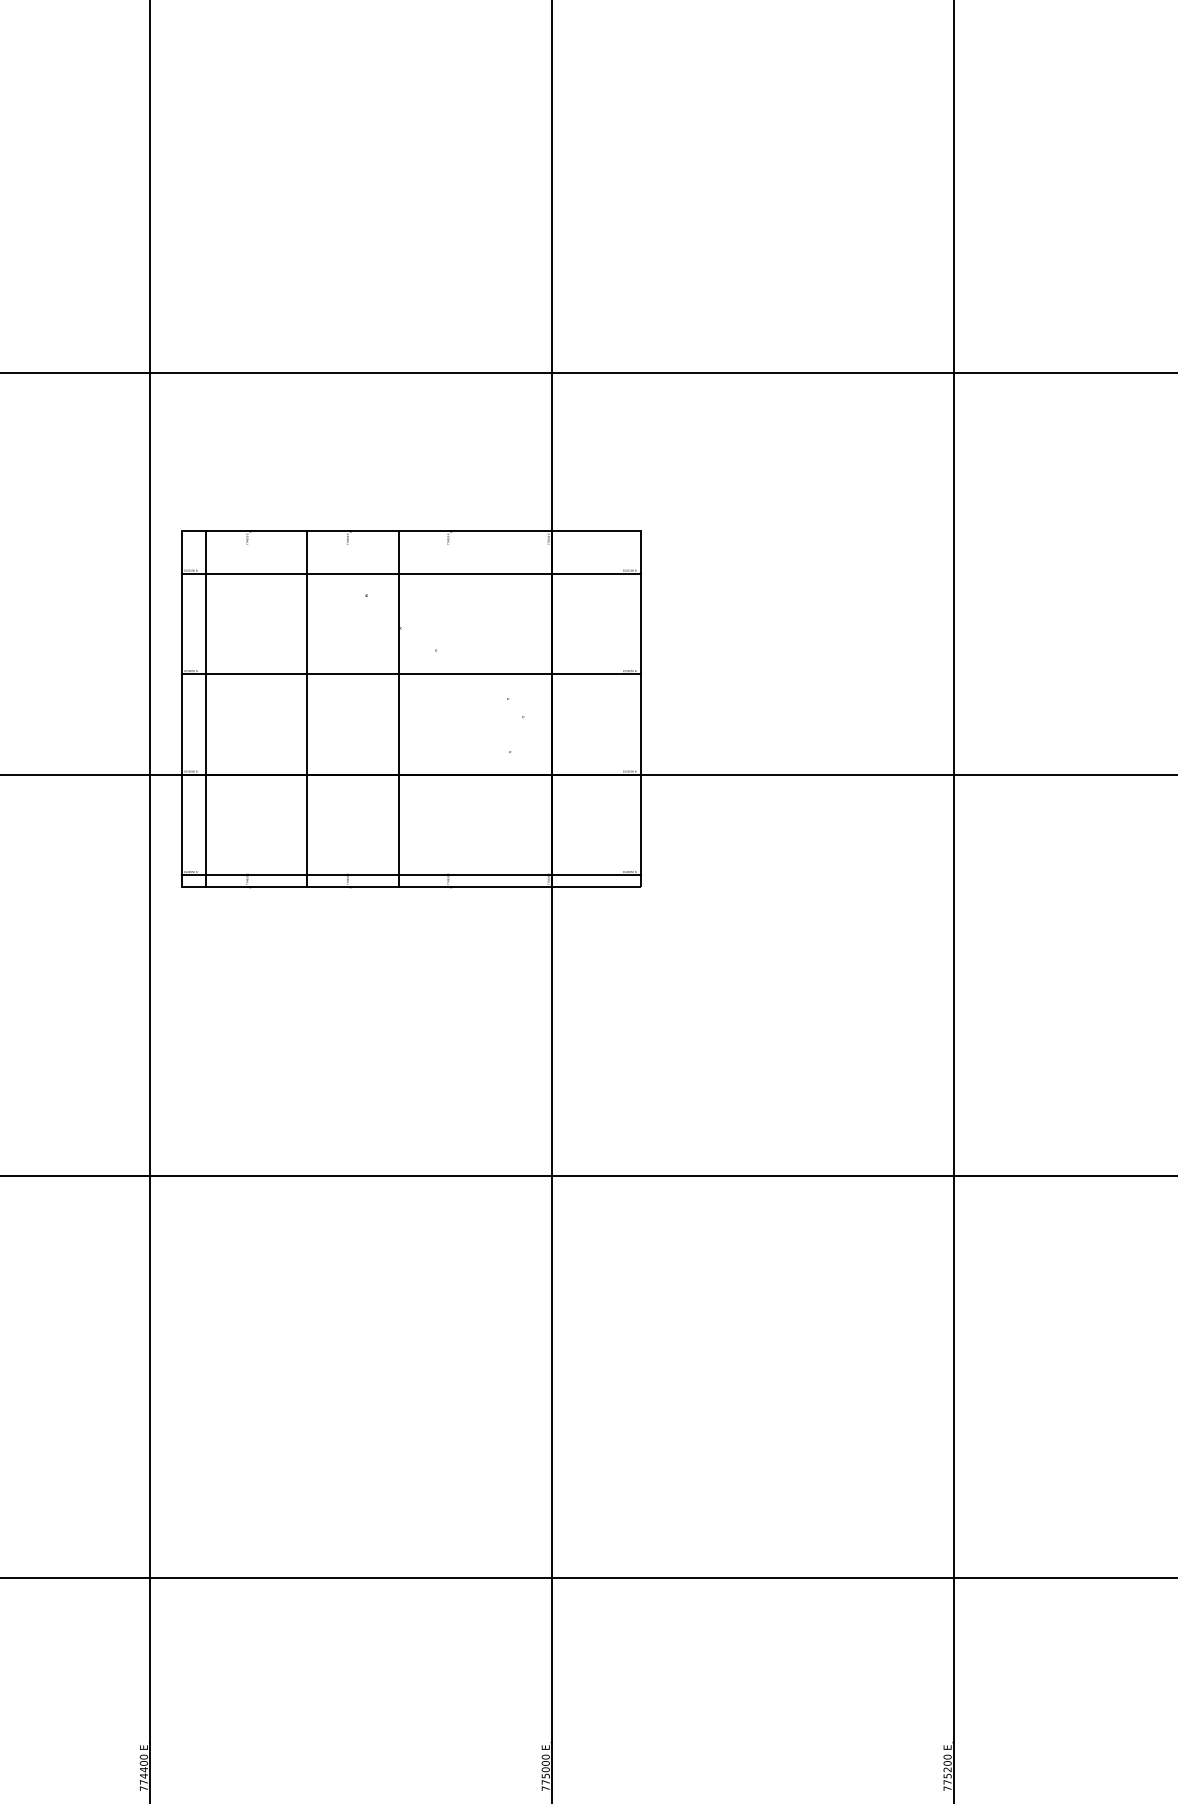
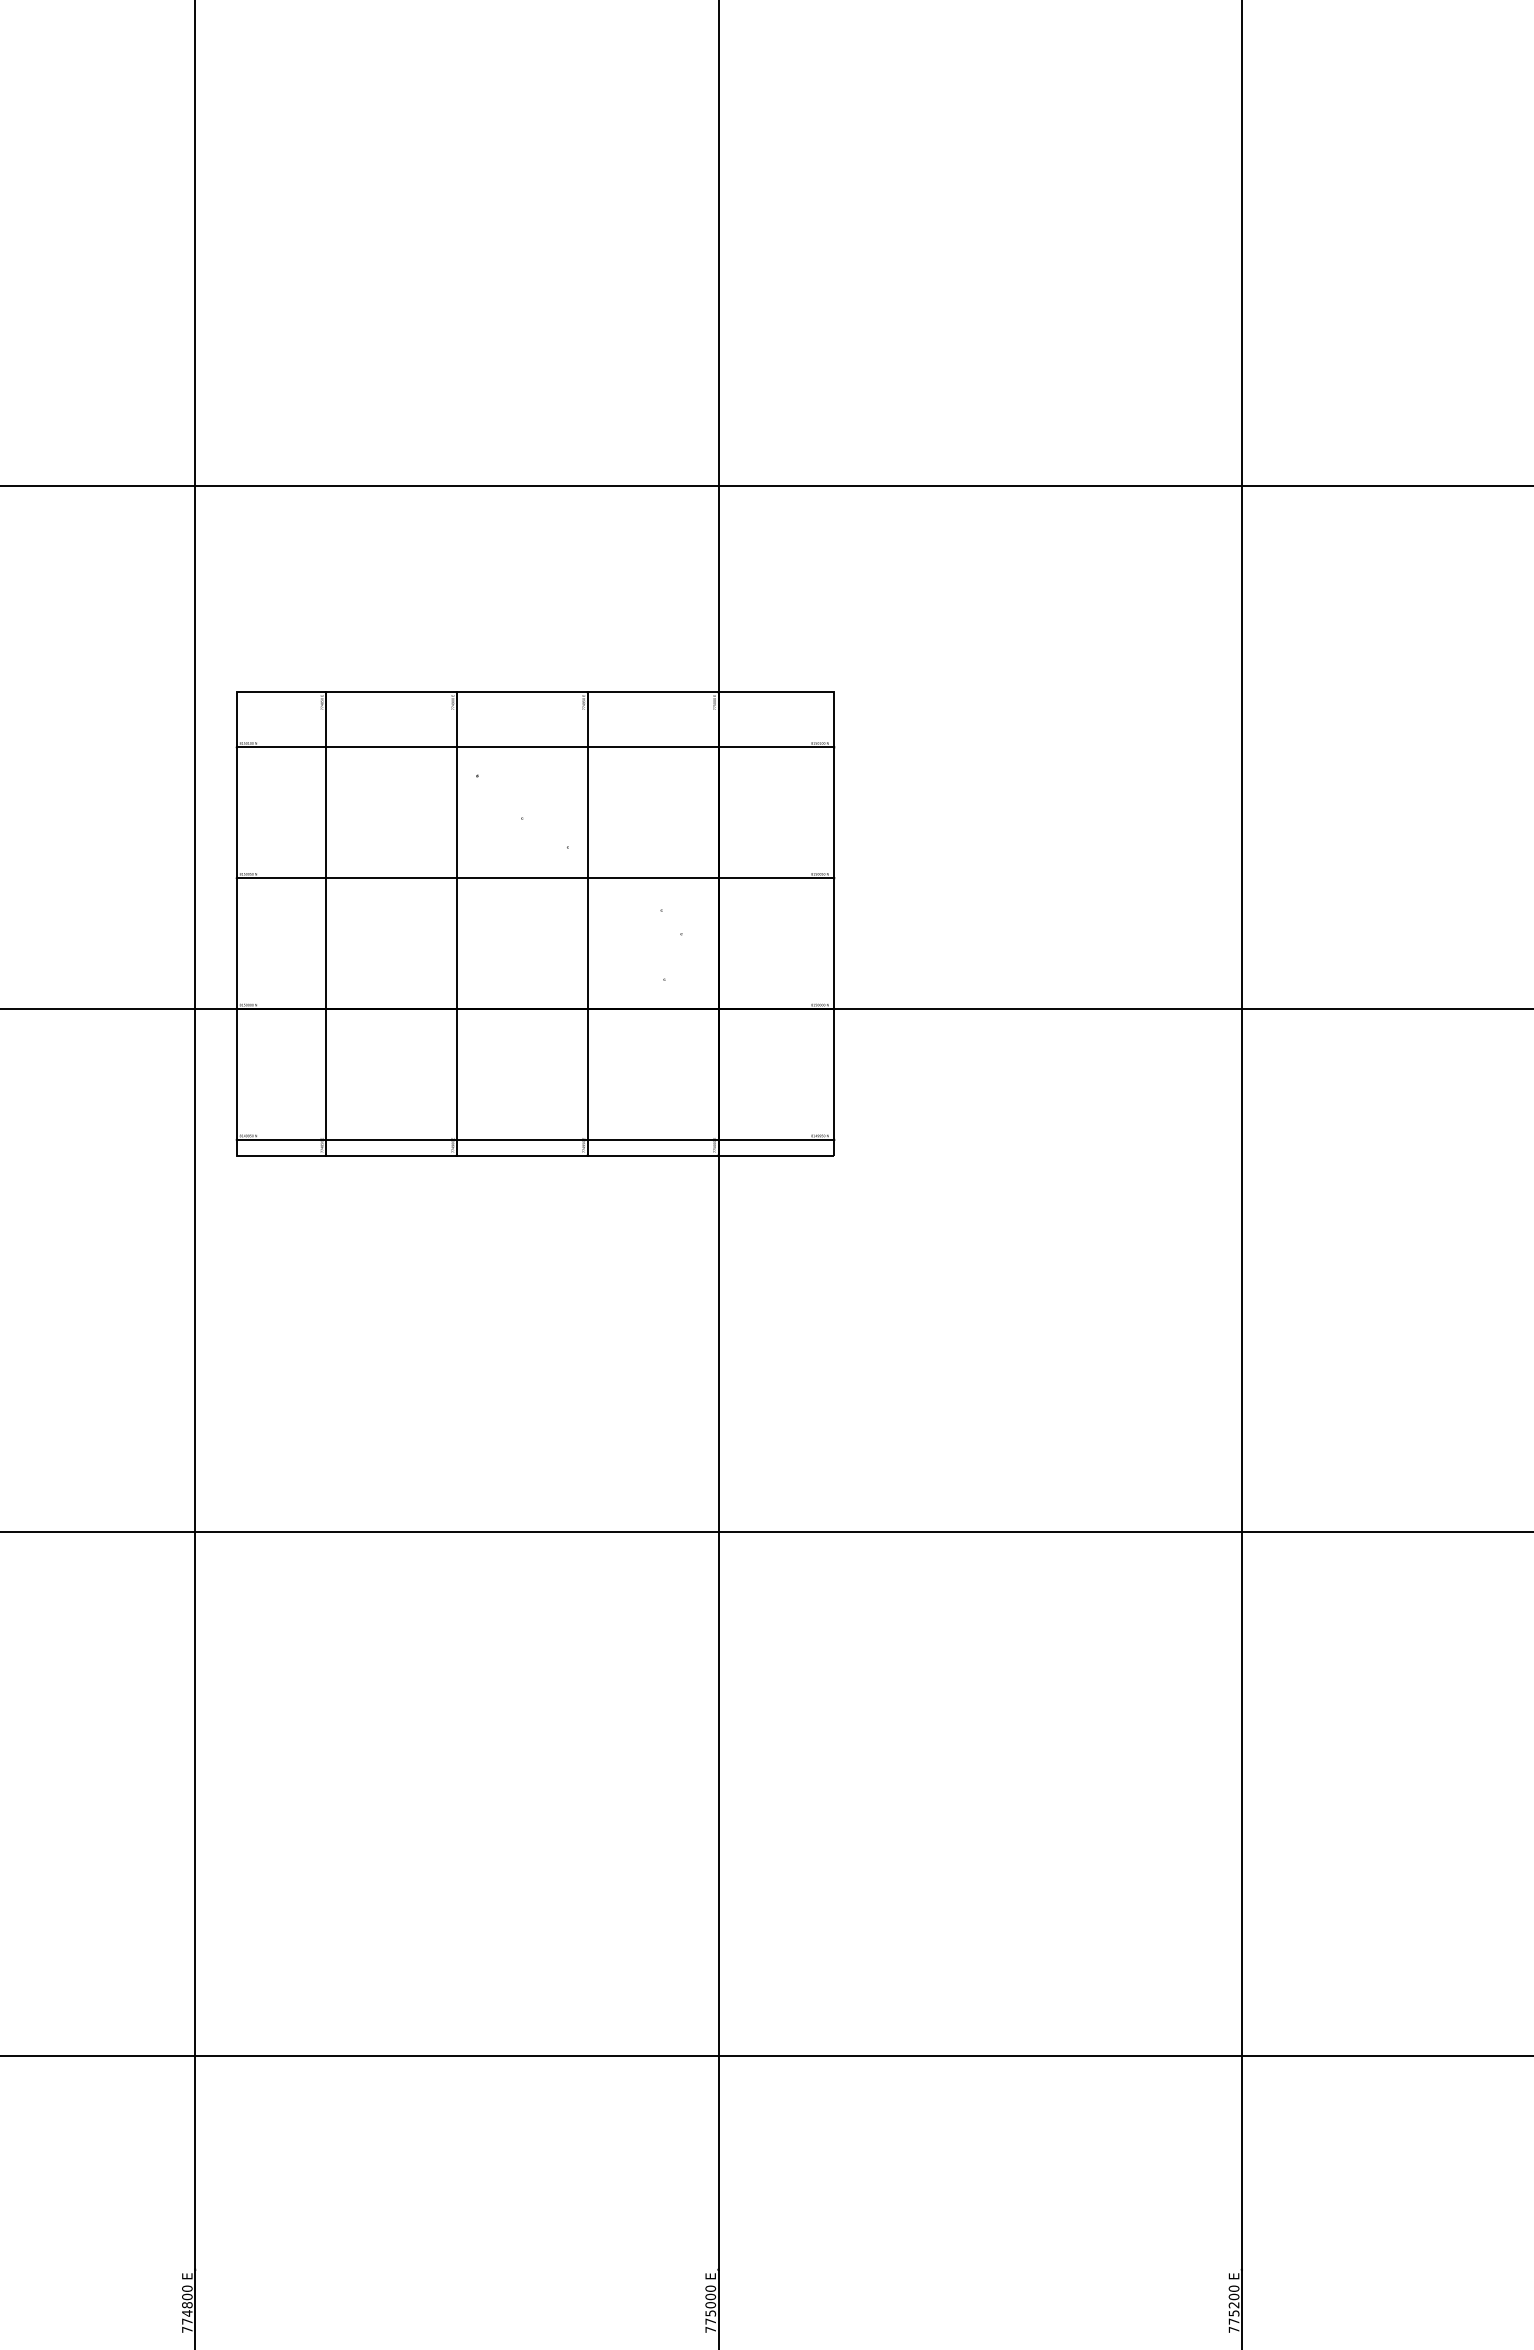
line: (206, 708) -> (326, 923), moved
line: (306, 708) -> (456, 923), moved
line: (398, 708) -> (587, 923), moved
text: (144, 1769) -> (187, 2304), 774400 -> 774800

